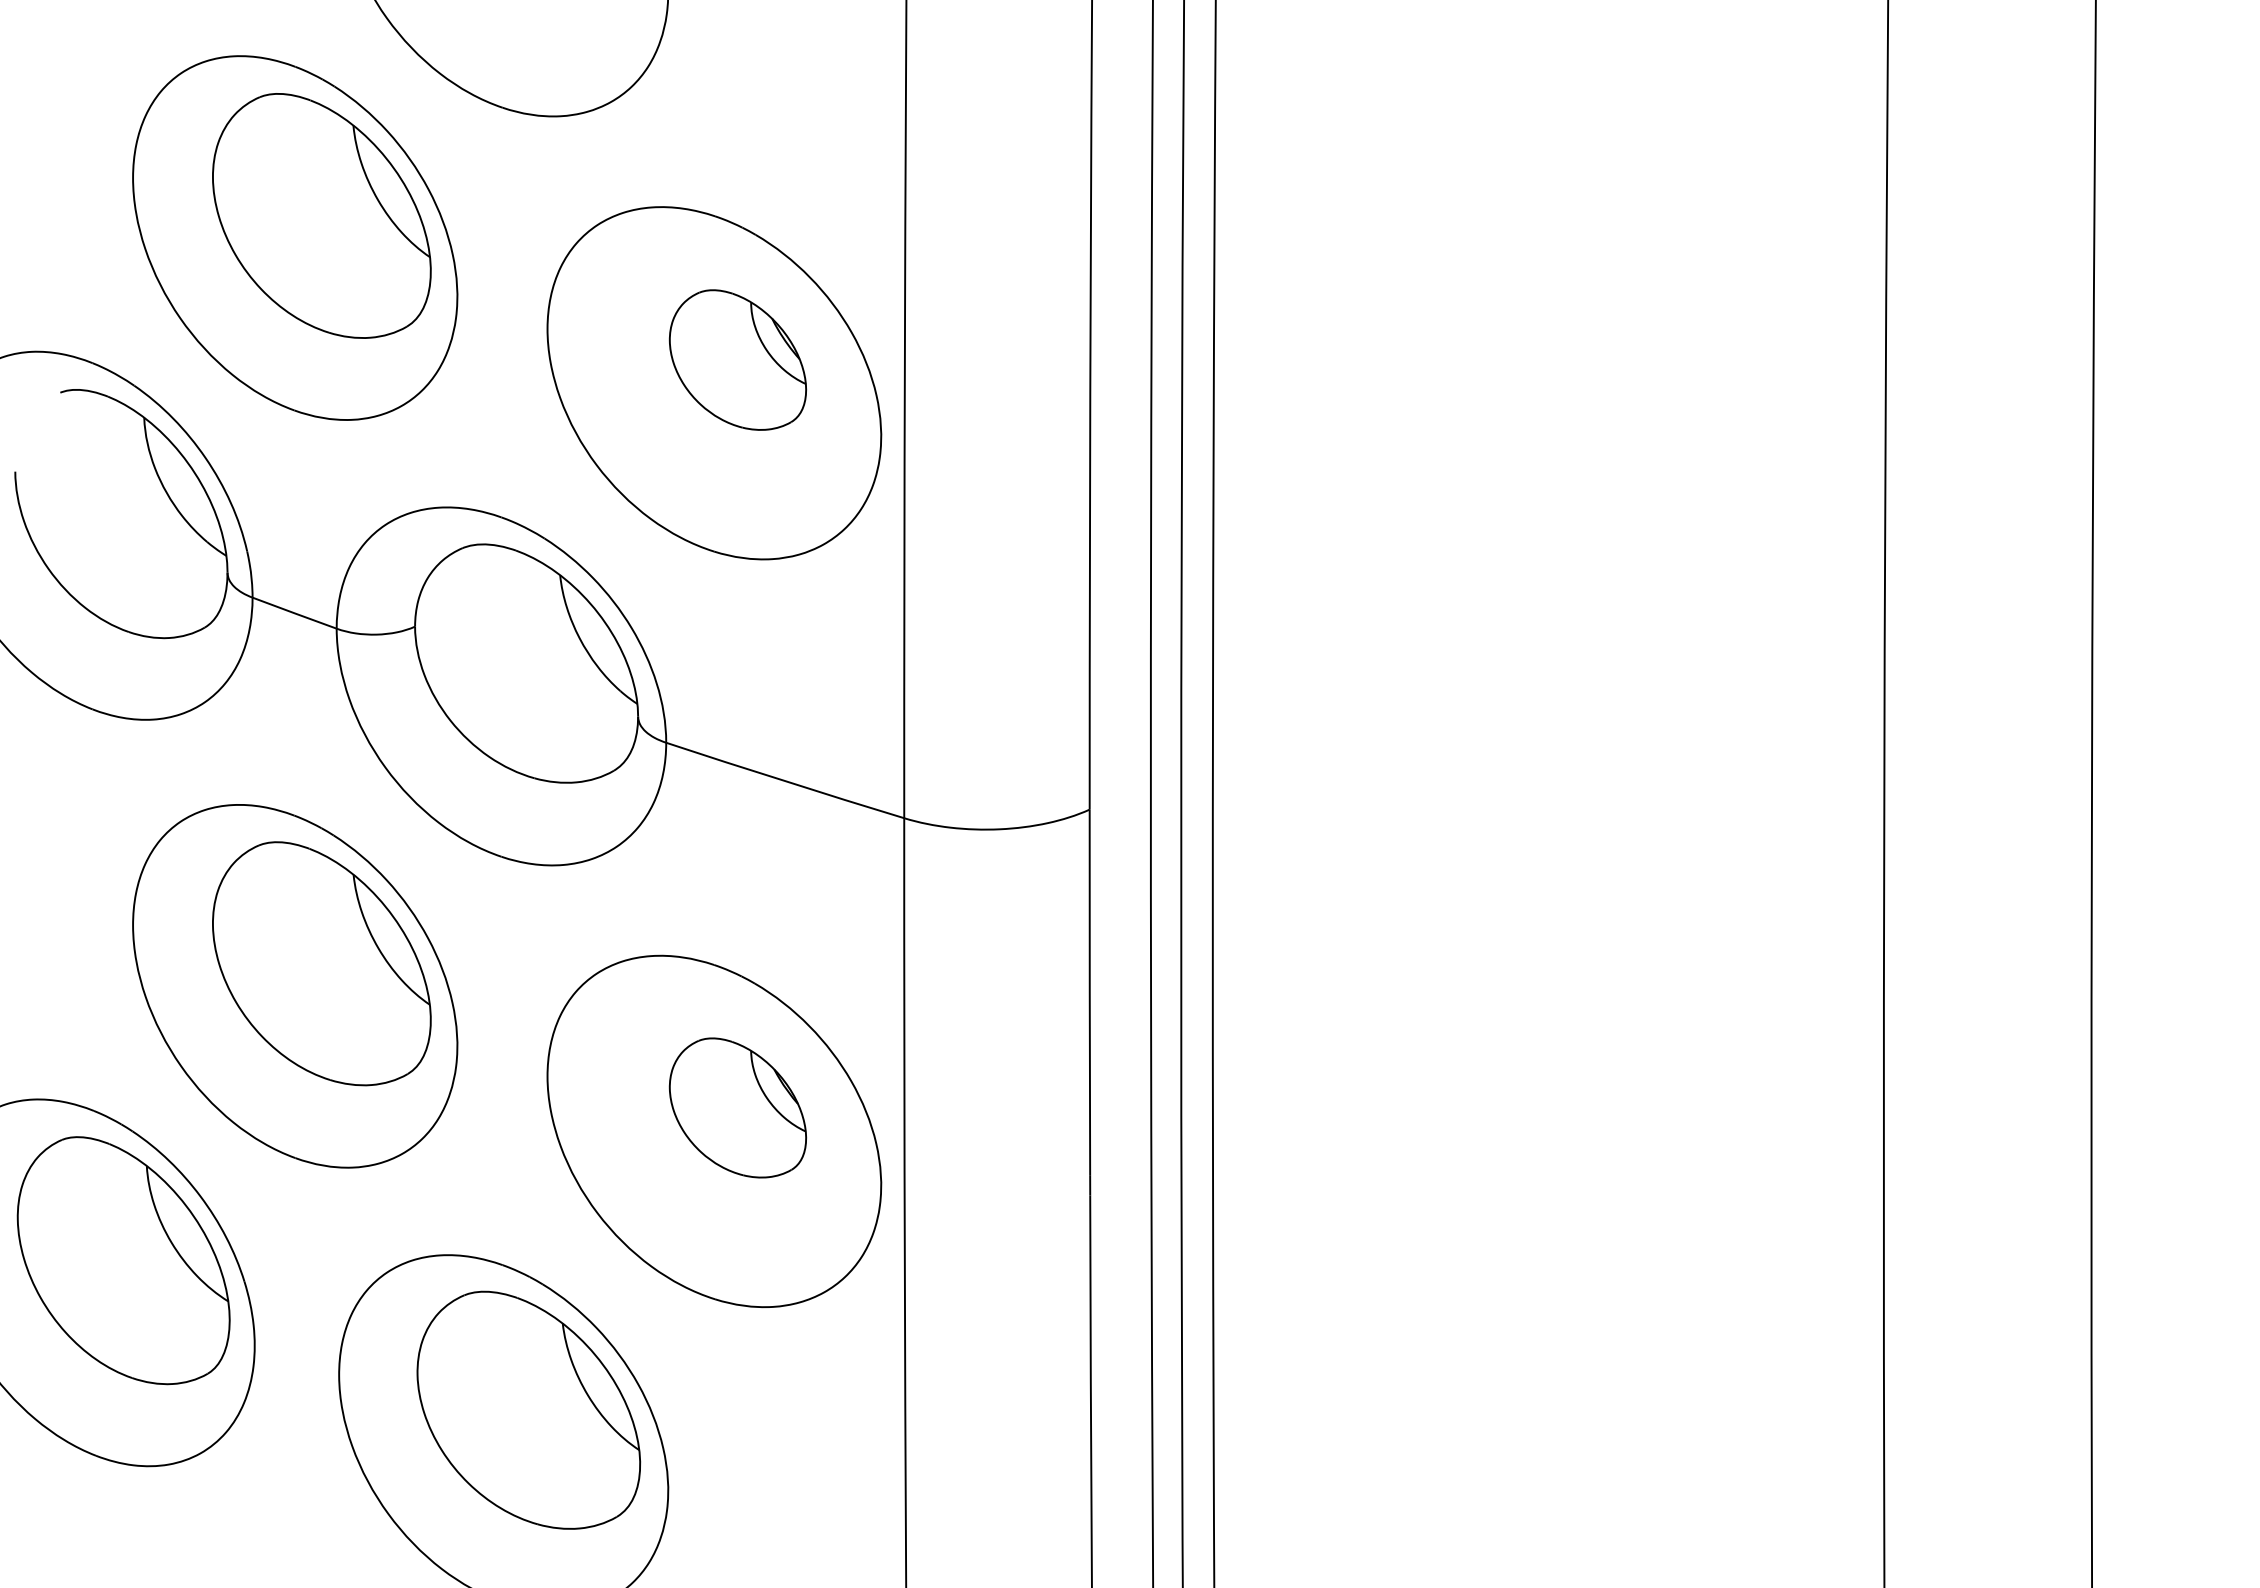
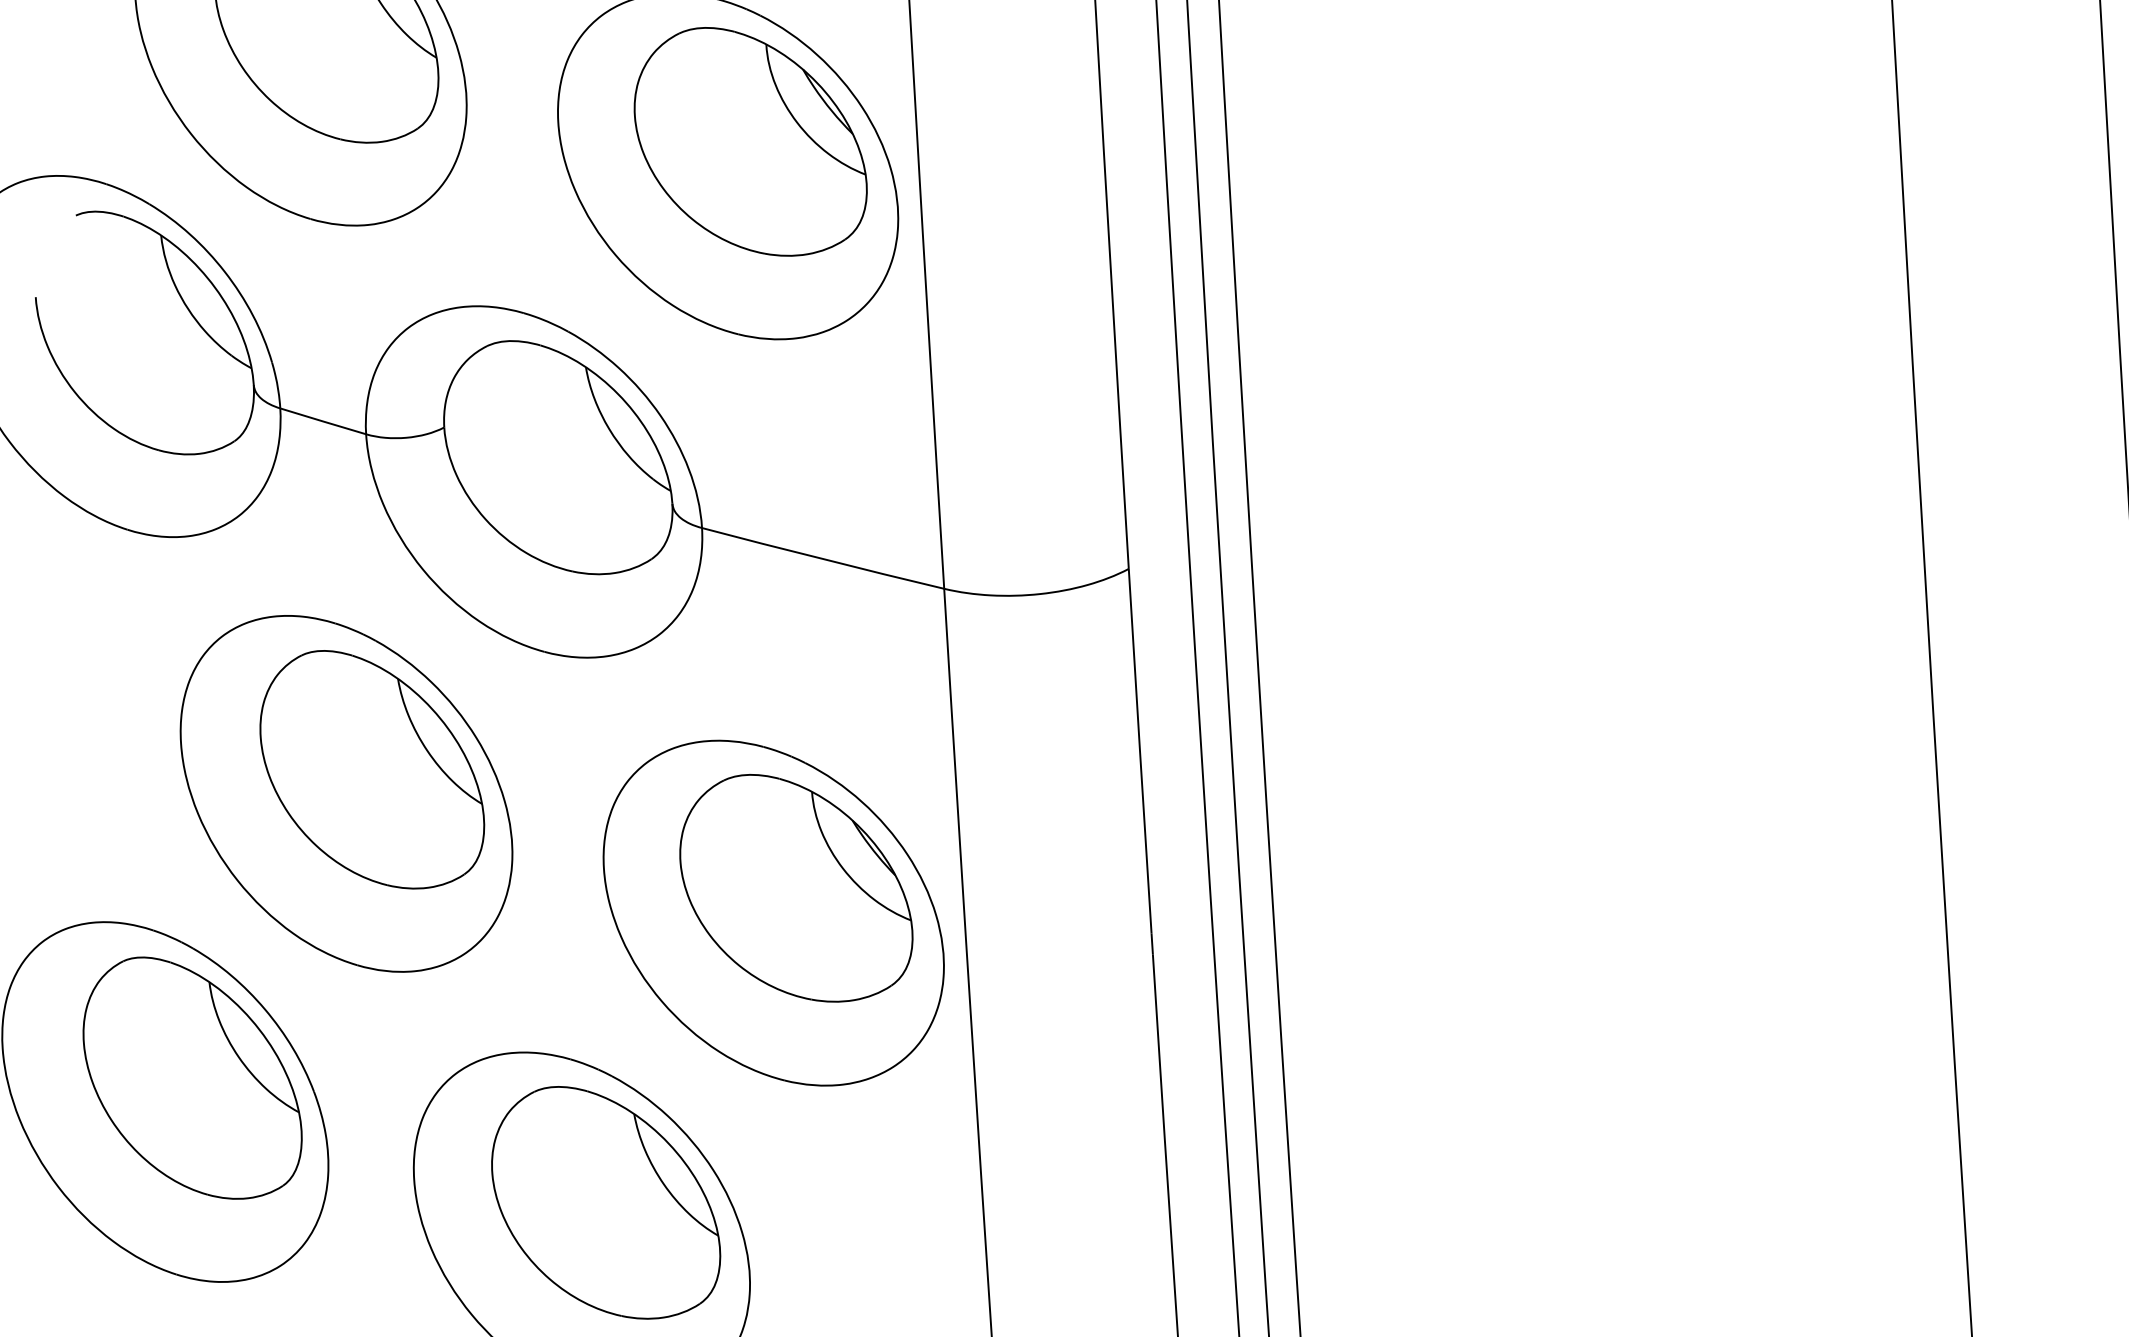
part: (737, 359) -> (749, 141), size x1.67
part: (737, 1107) -> (795, 887), size x1.67

